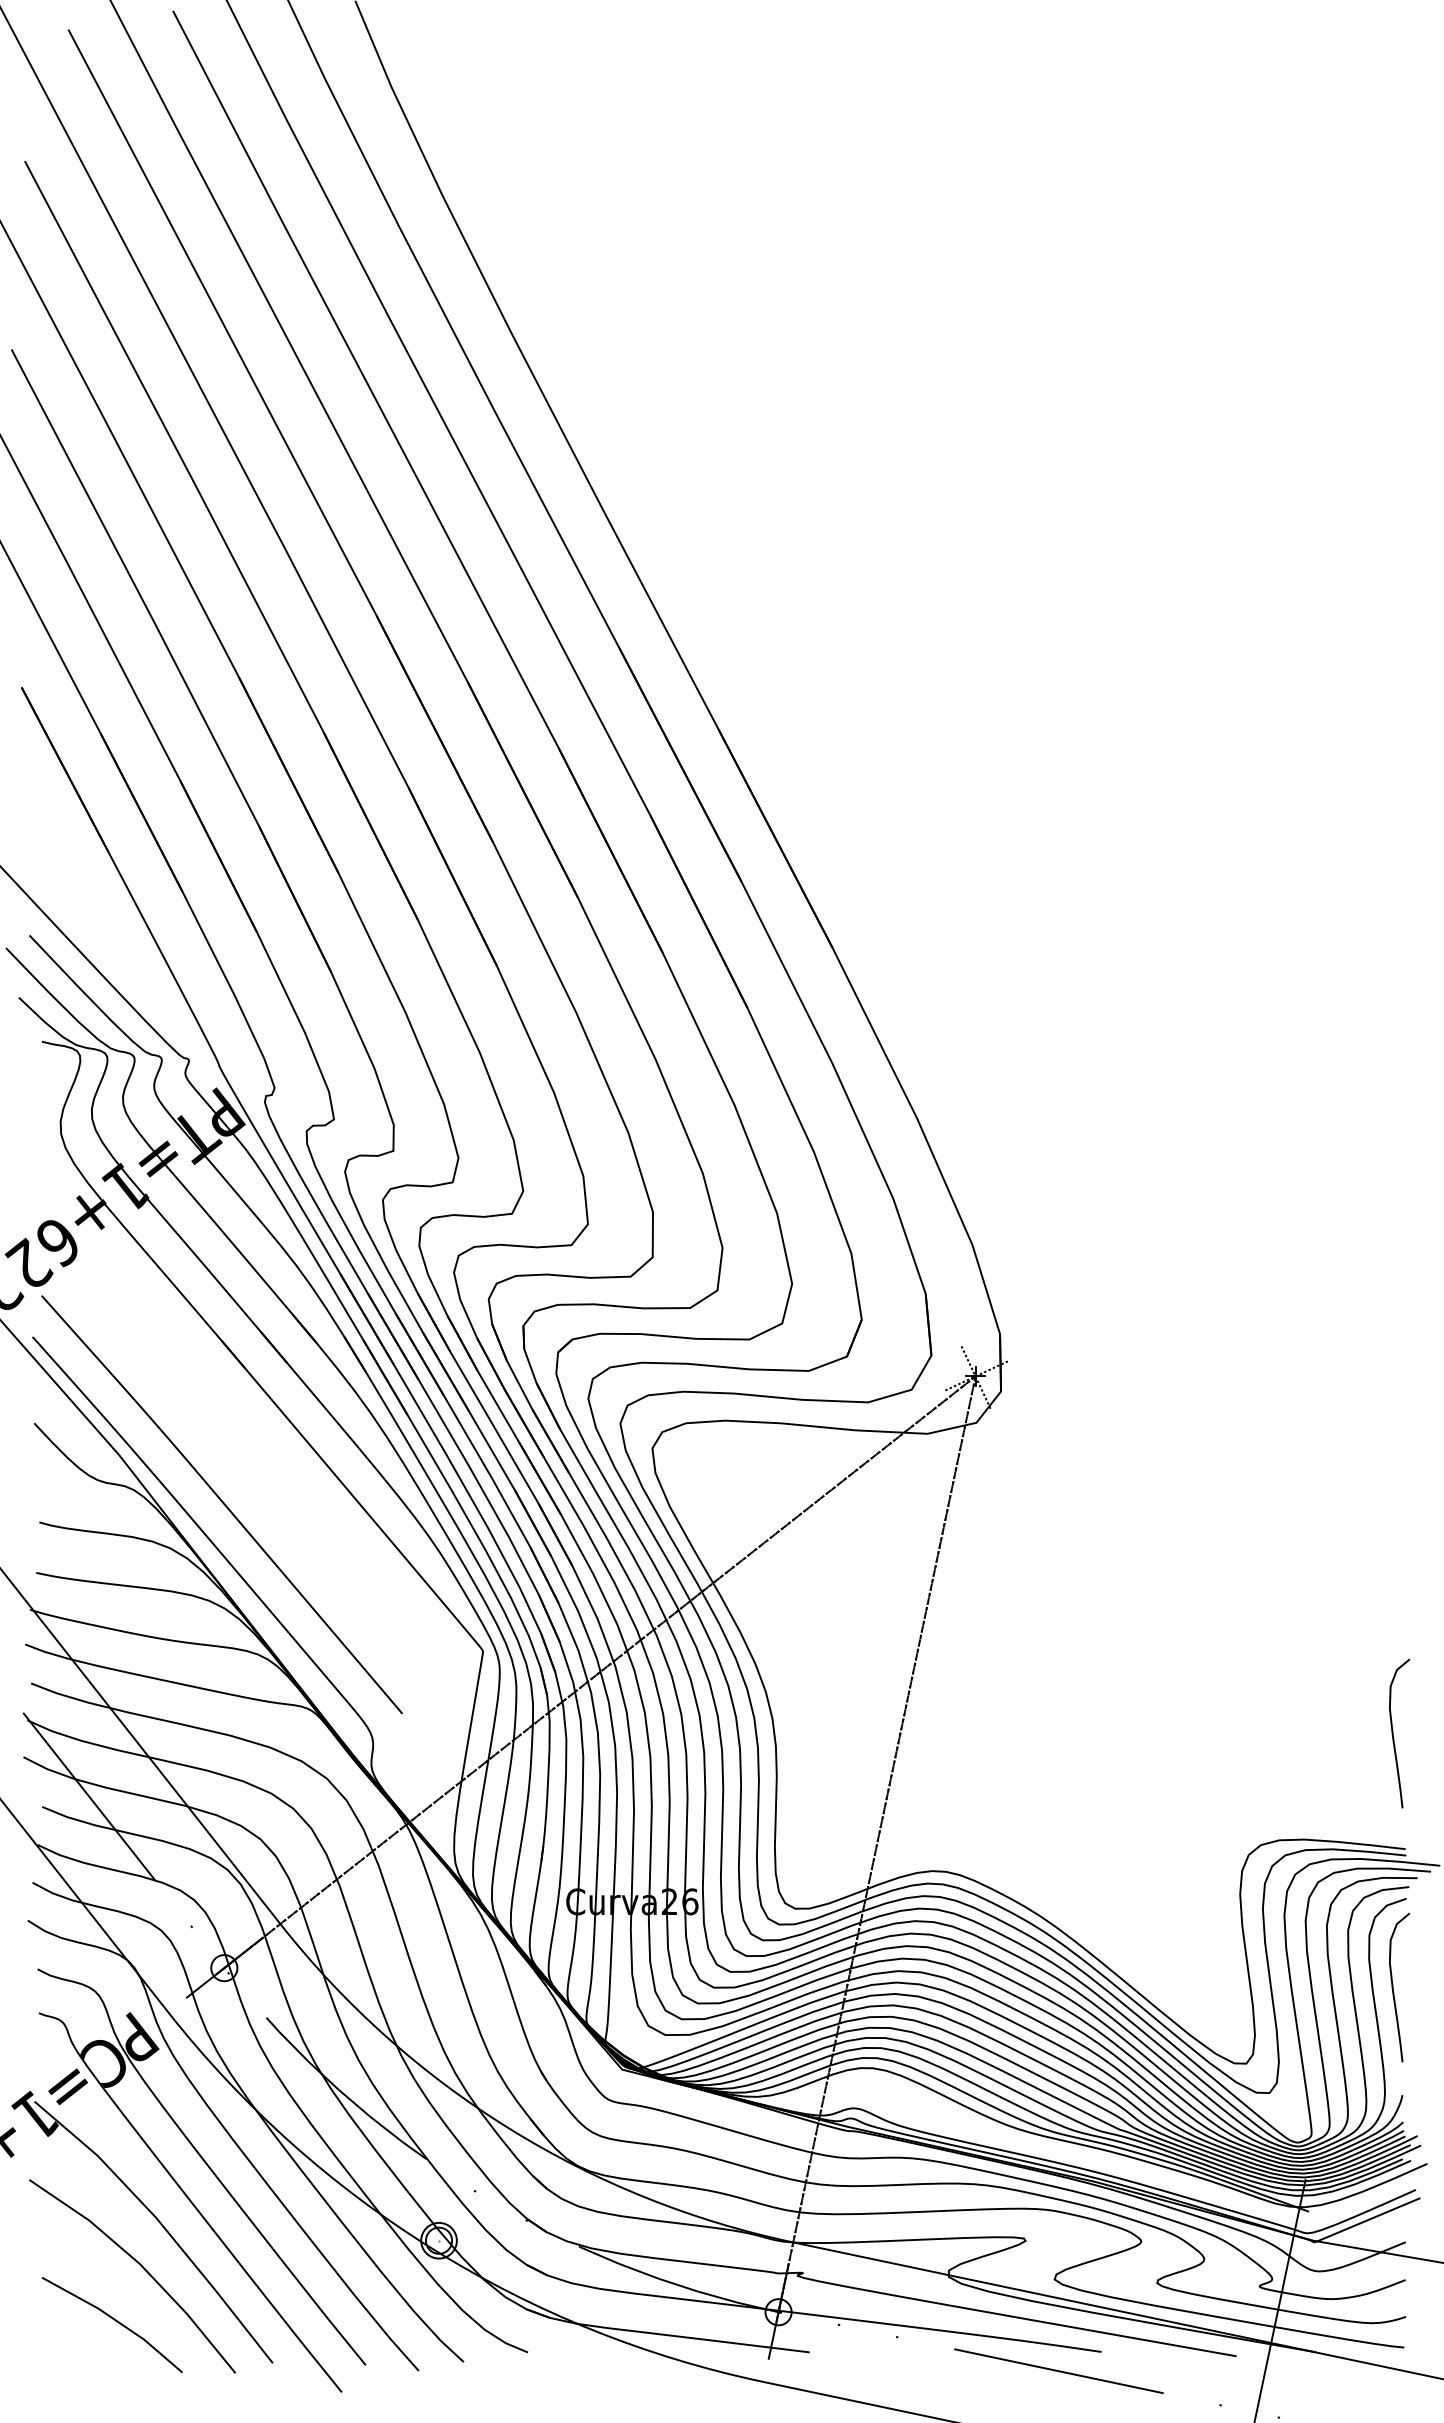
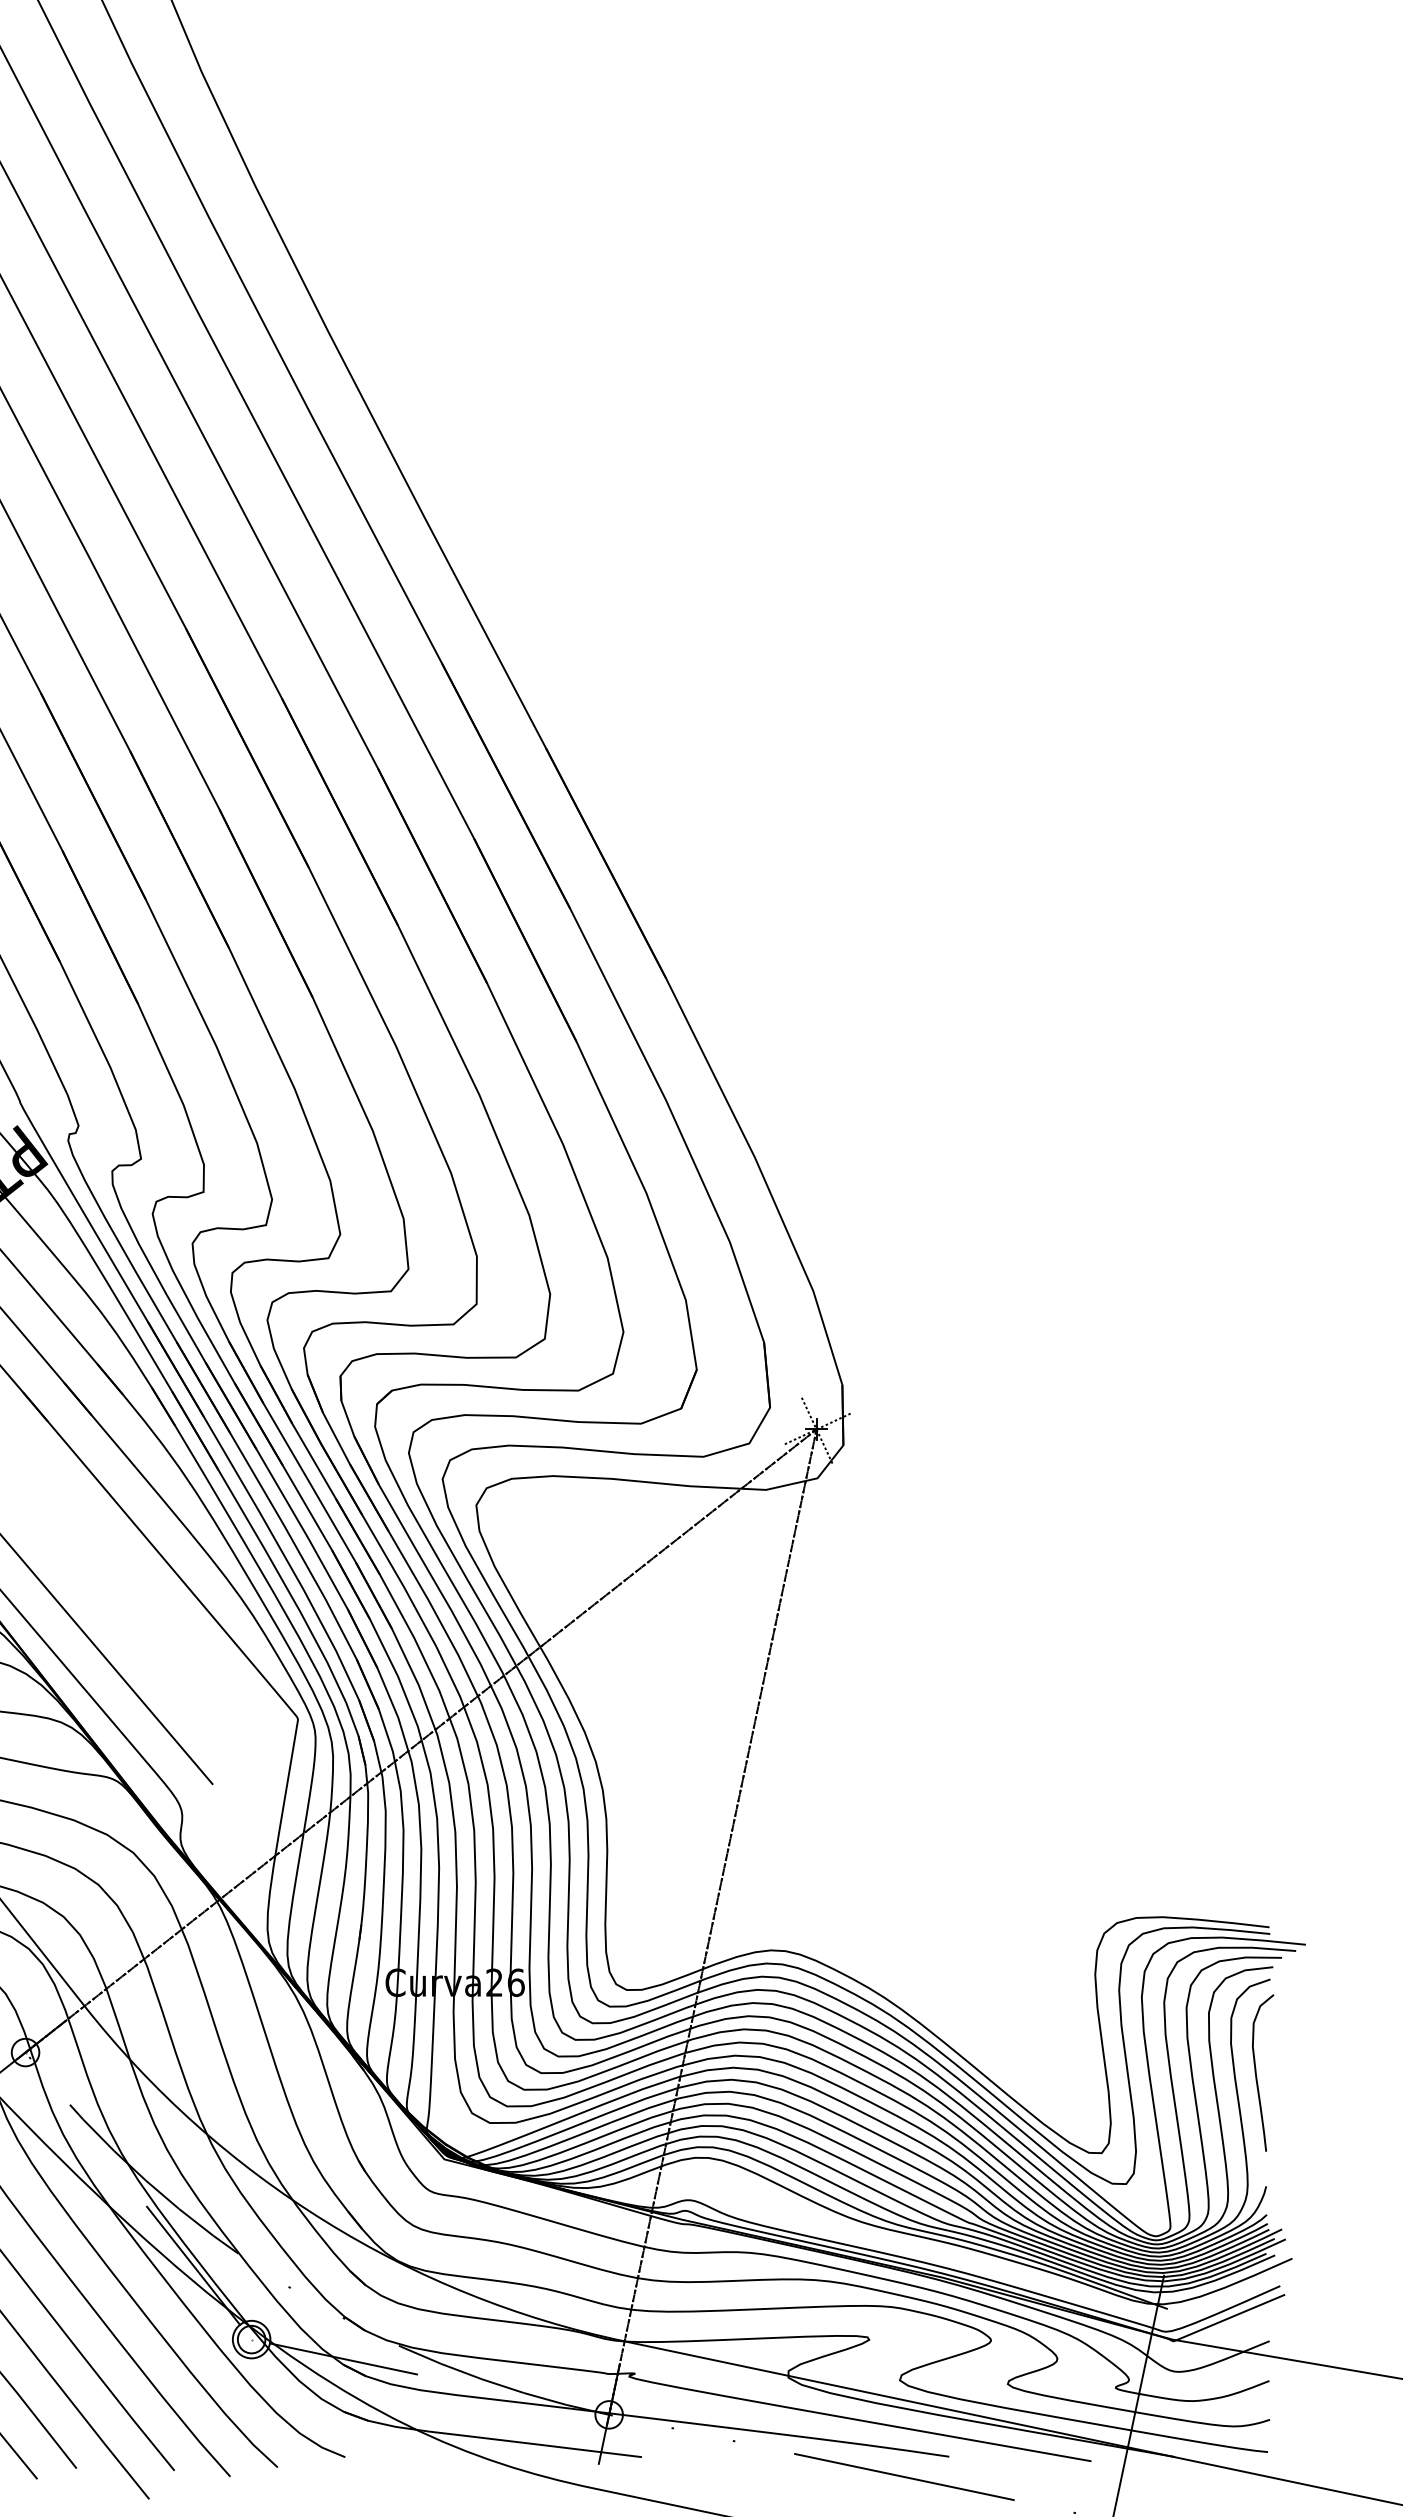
curve: (1393, 1733) -> (1256, 1805), removed
line: (383, 2170) -> (193, 2265), added
line: (526, 2258) -> (343, 2358), added

